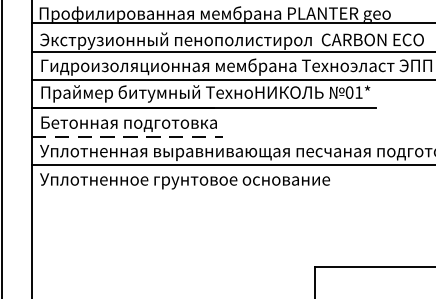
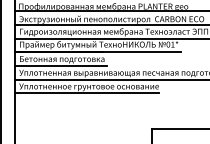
line: (127, 136) -> (61, 65), dashed -> solid
line: (181, 194) -> (87, 93), added

